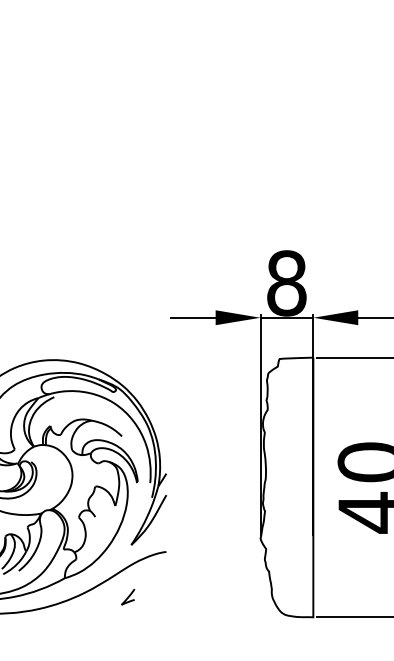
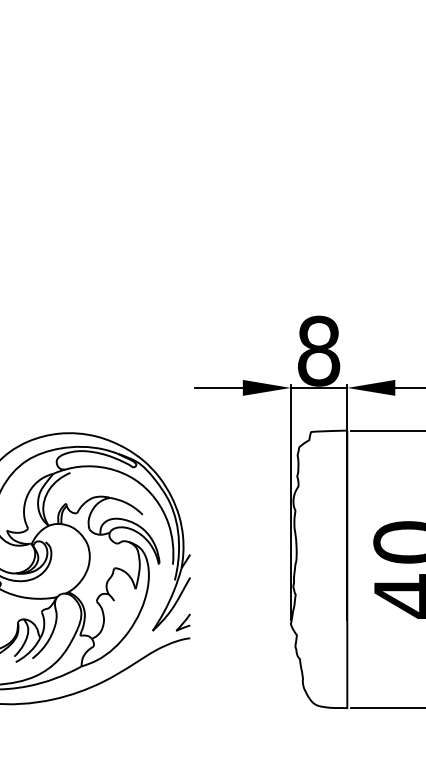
part: (127, 597) -> (182, 622), moved

